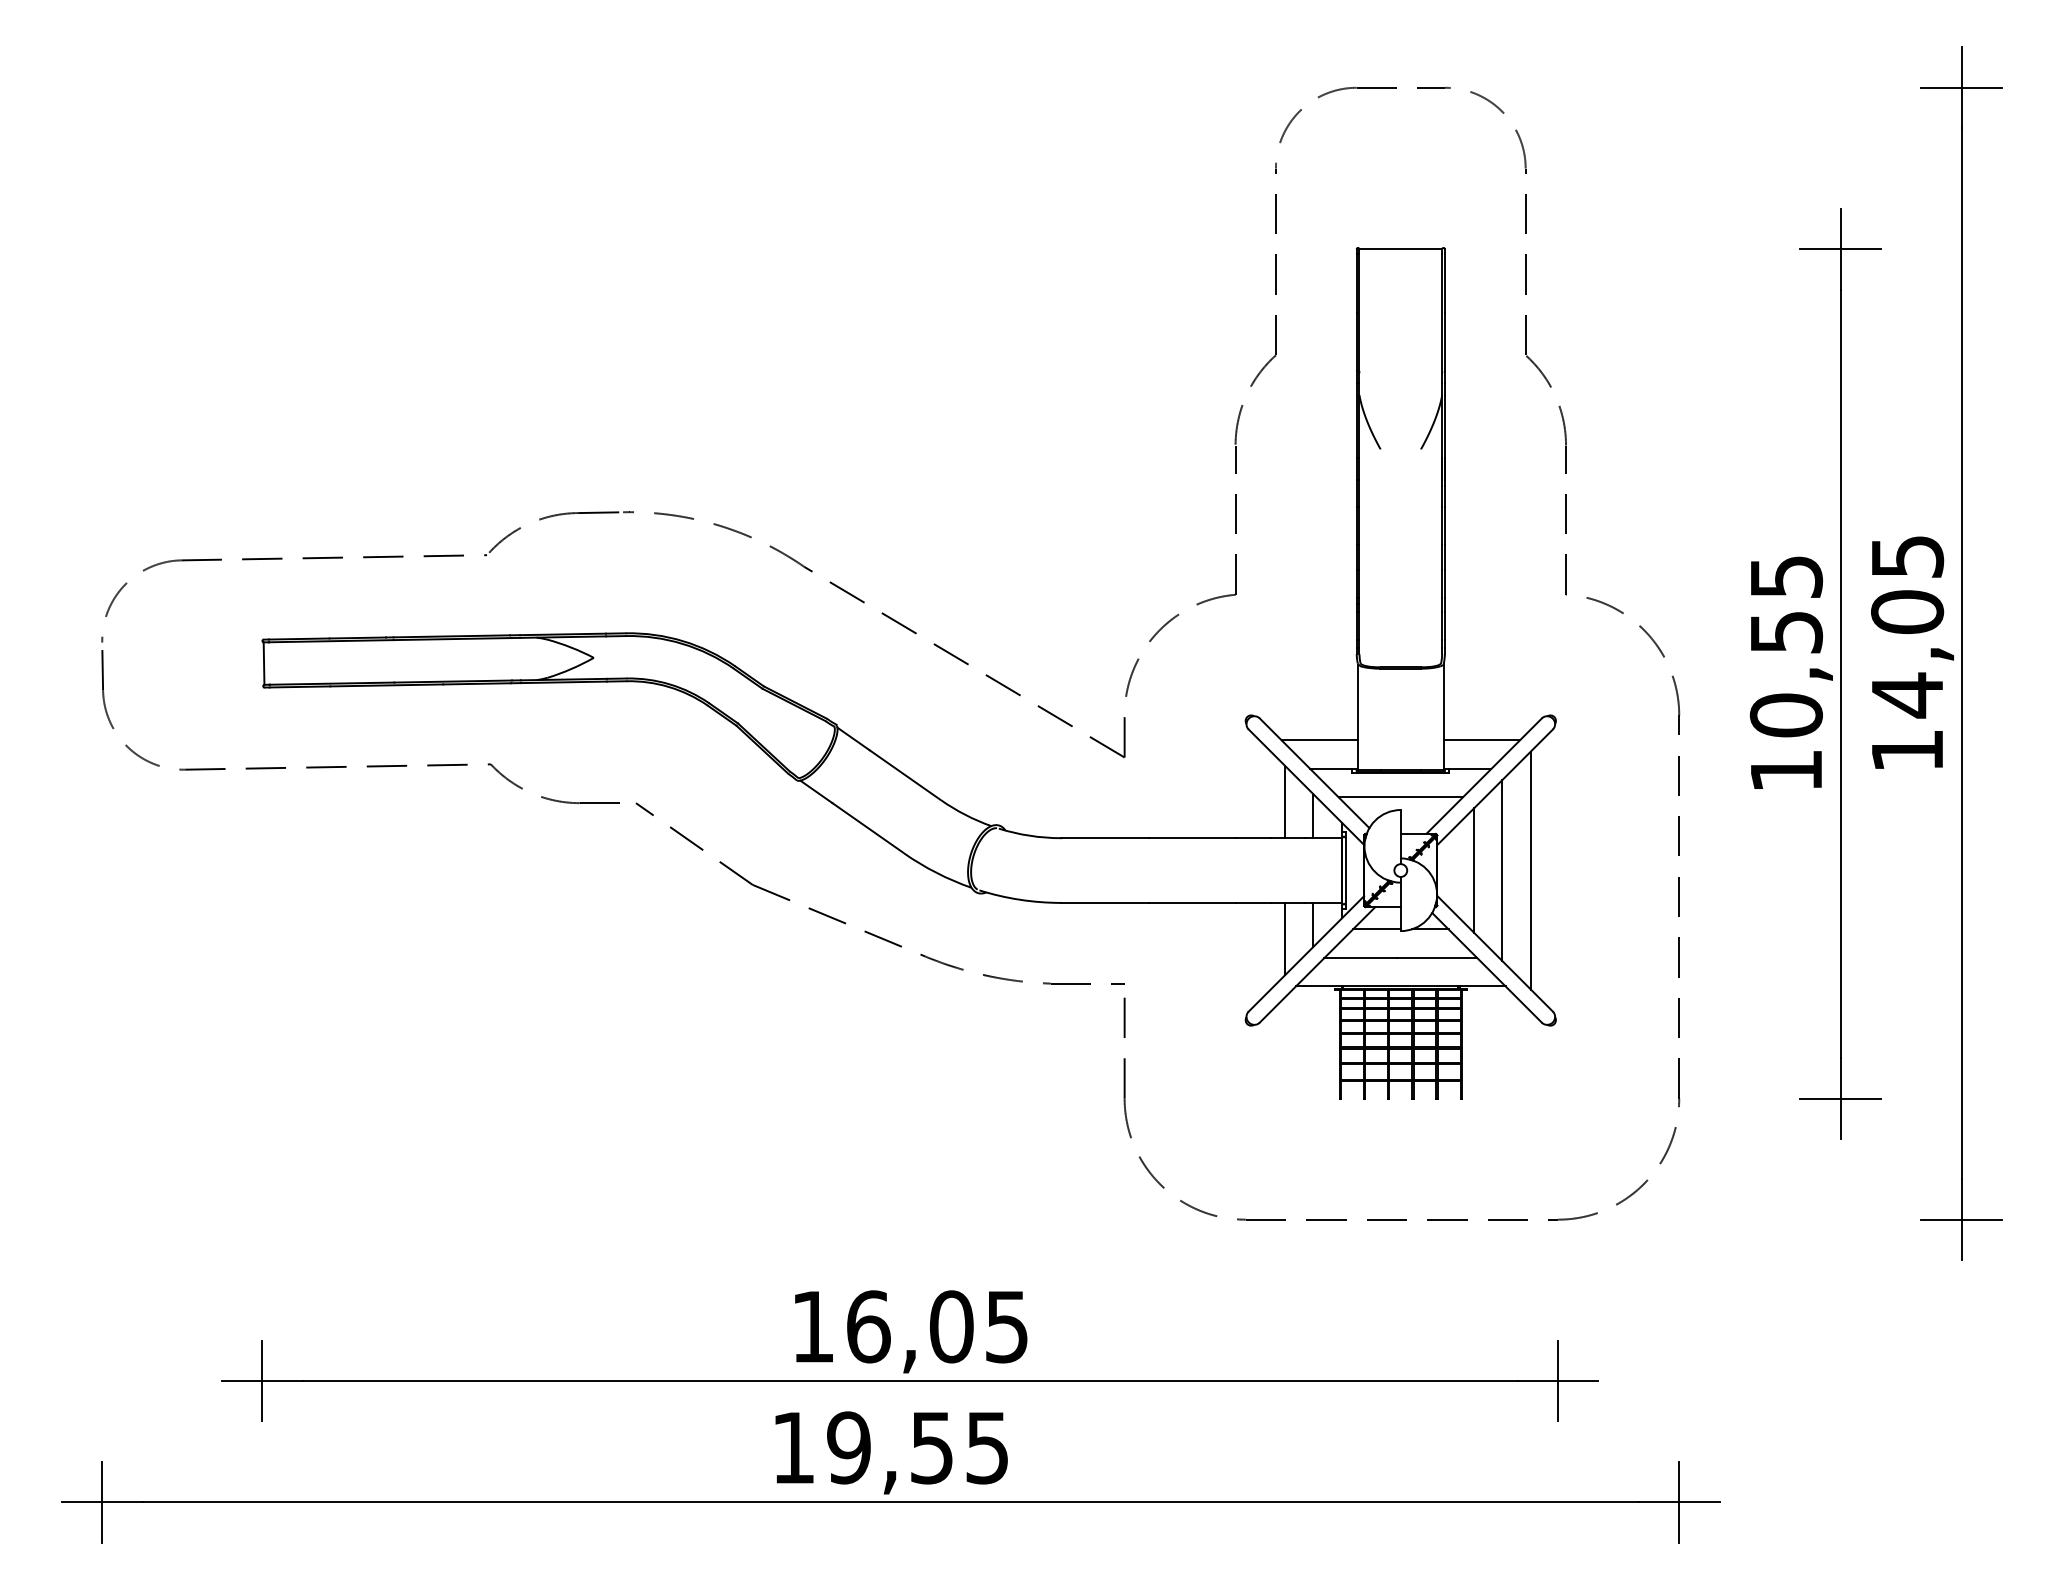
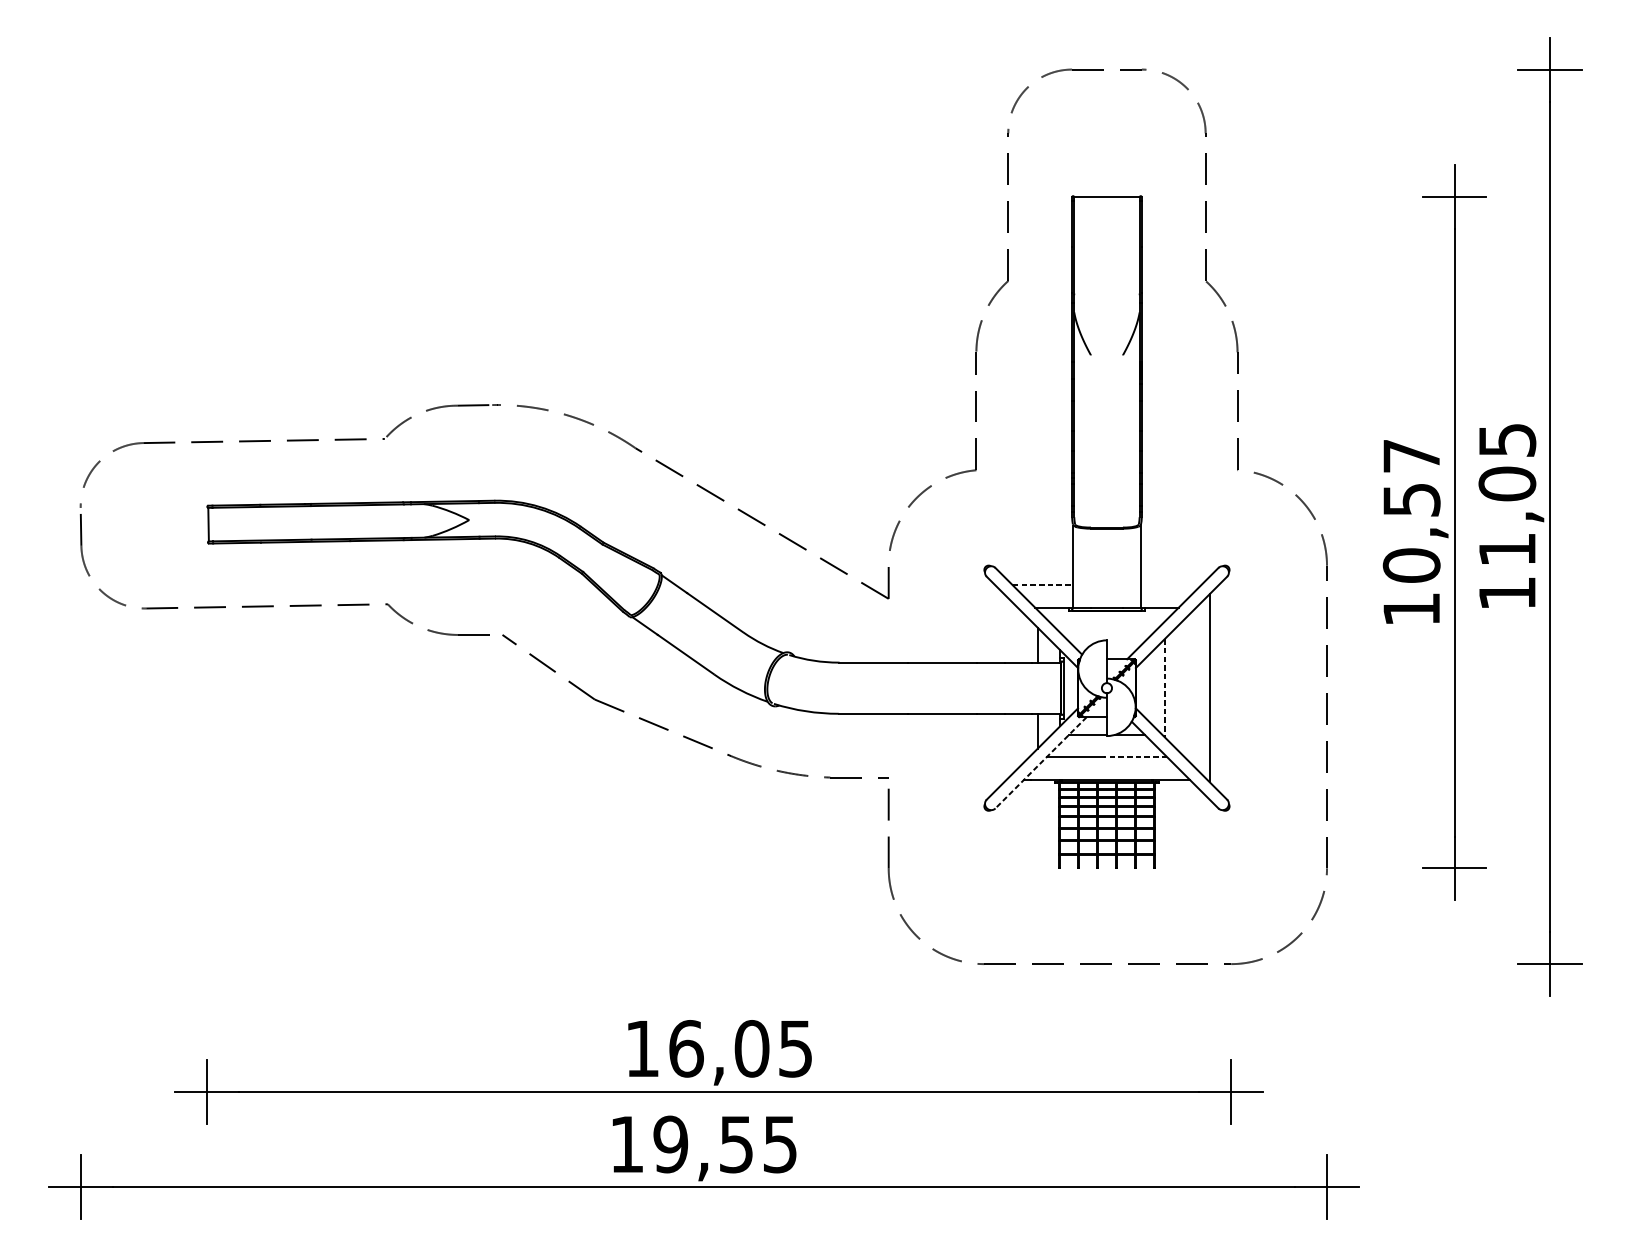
text: (1787, 576) -> (1412, 455), 10,55 -> 10,57
text: (1907, 695) -> (1507, 549), 14,05 -> 11,05
line: (1320, 740) -> (1043, 585), solid -> dashed
line: (1481, 740) -> (1170, 585), removed
line: (1400, 797) -> (1106, 630), removed
line: (1284, 801) -> (1015, 633), removed
line: (1502, 870) -> (1187, 688), removed
line: (1473, 871) -> (1164, 688), solid -> dashed
line: (1284, 938) -> (1015, 741), removed
line: (1437, 957) -> (1135, 756), solid -> dashed
line: (1317, 964) -> (1041, 762), solid -> dashed

